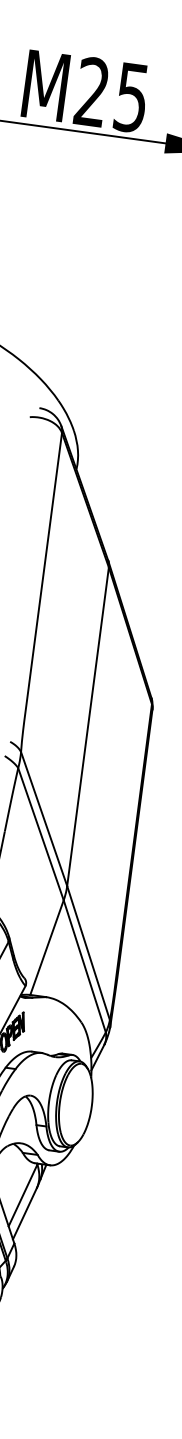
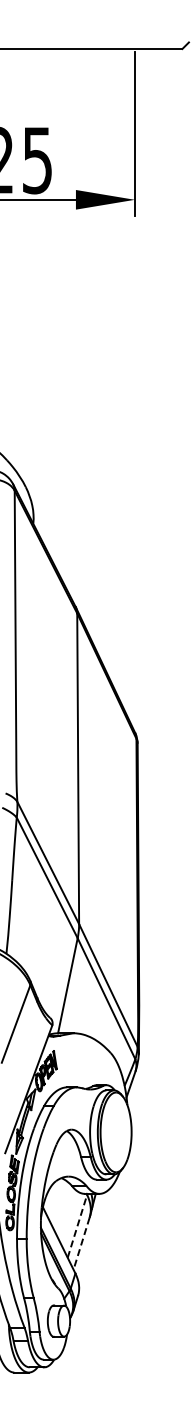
line: (23, 1195) -> (77, 1226), solid -> dashed
line: (24, 1214) -> (81, 1244), solid -> dashed

